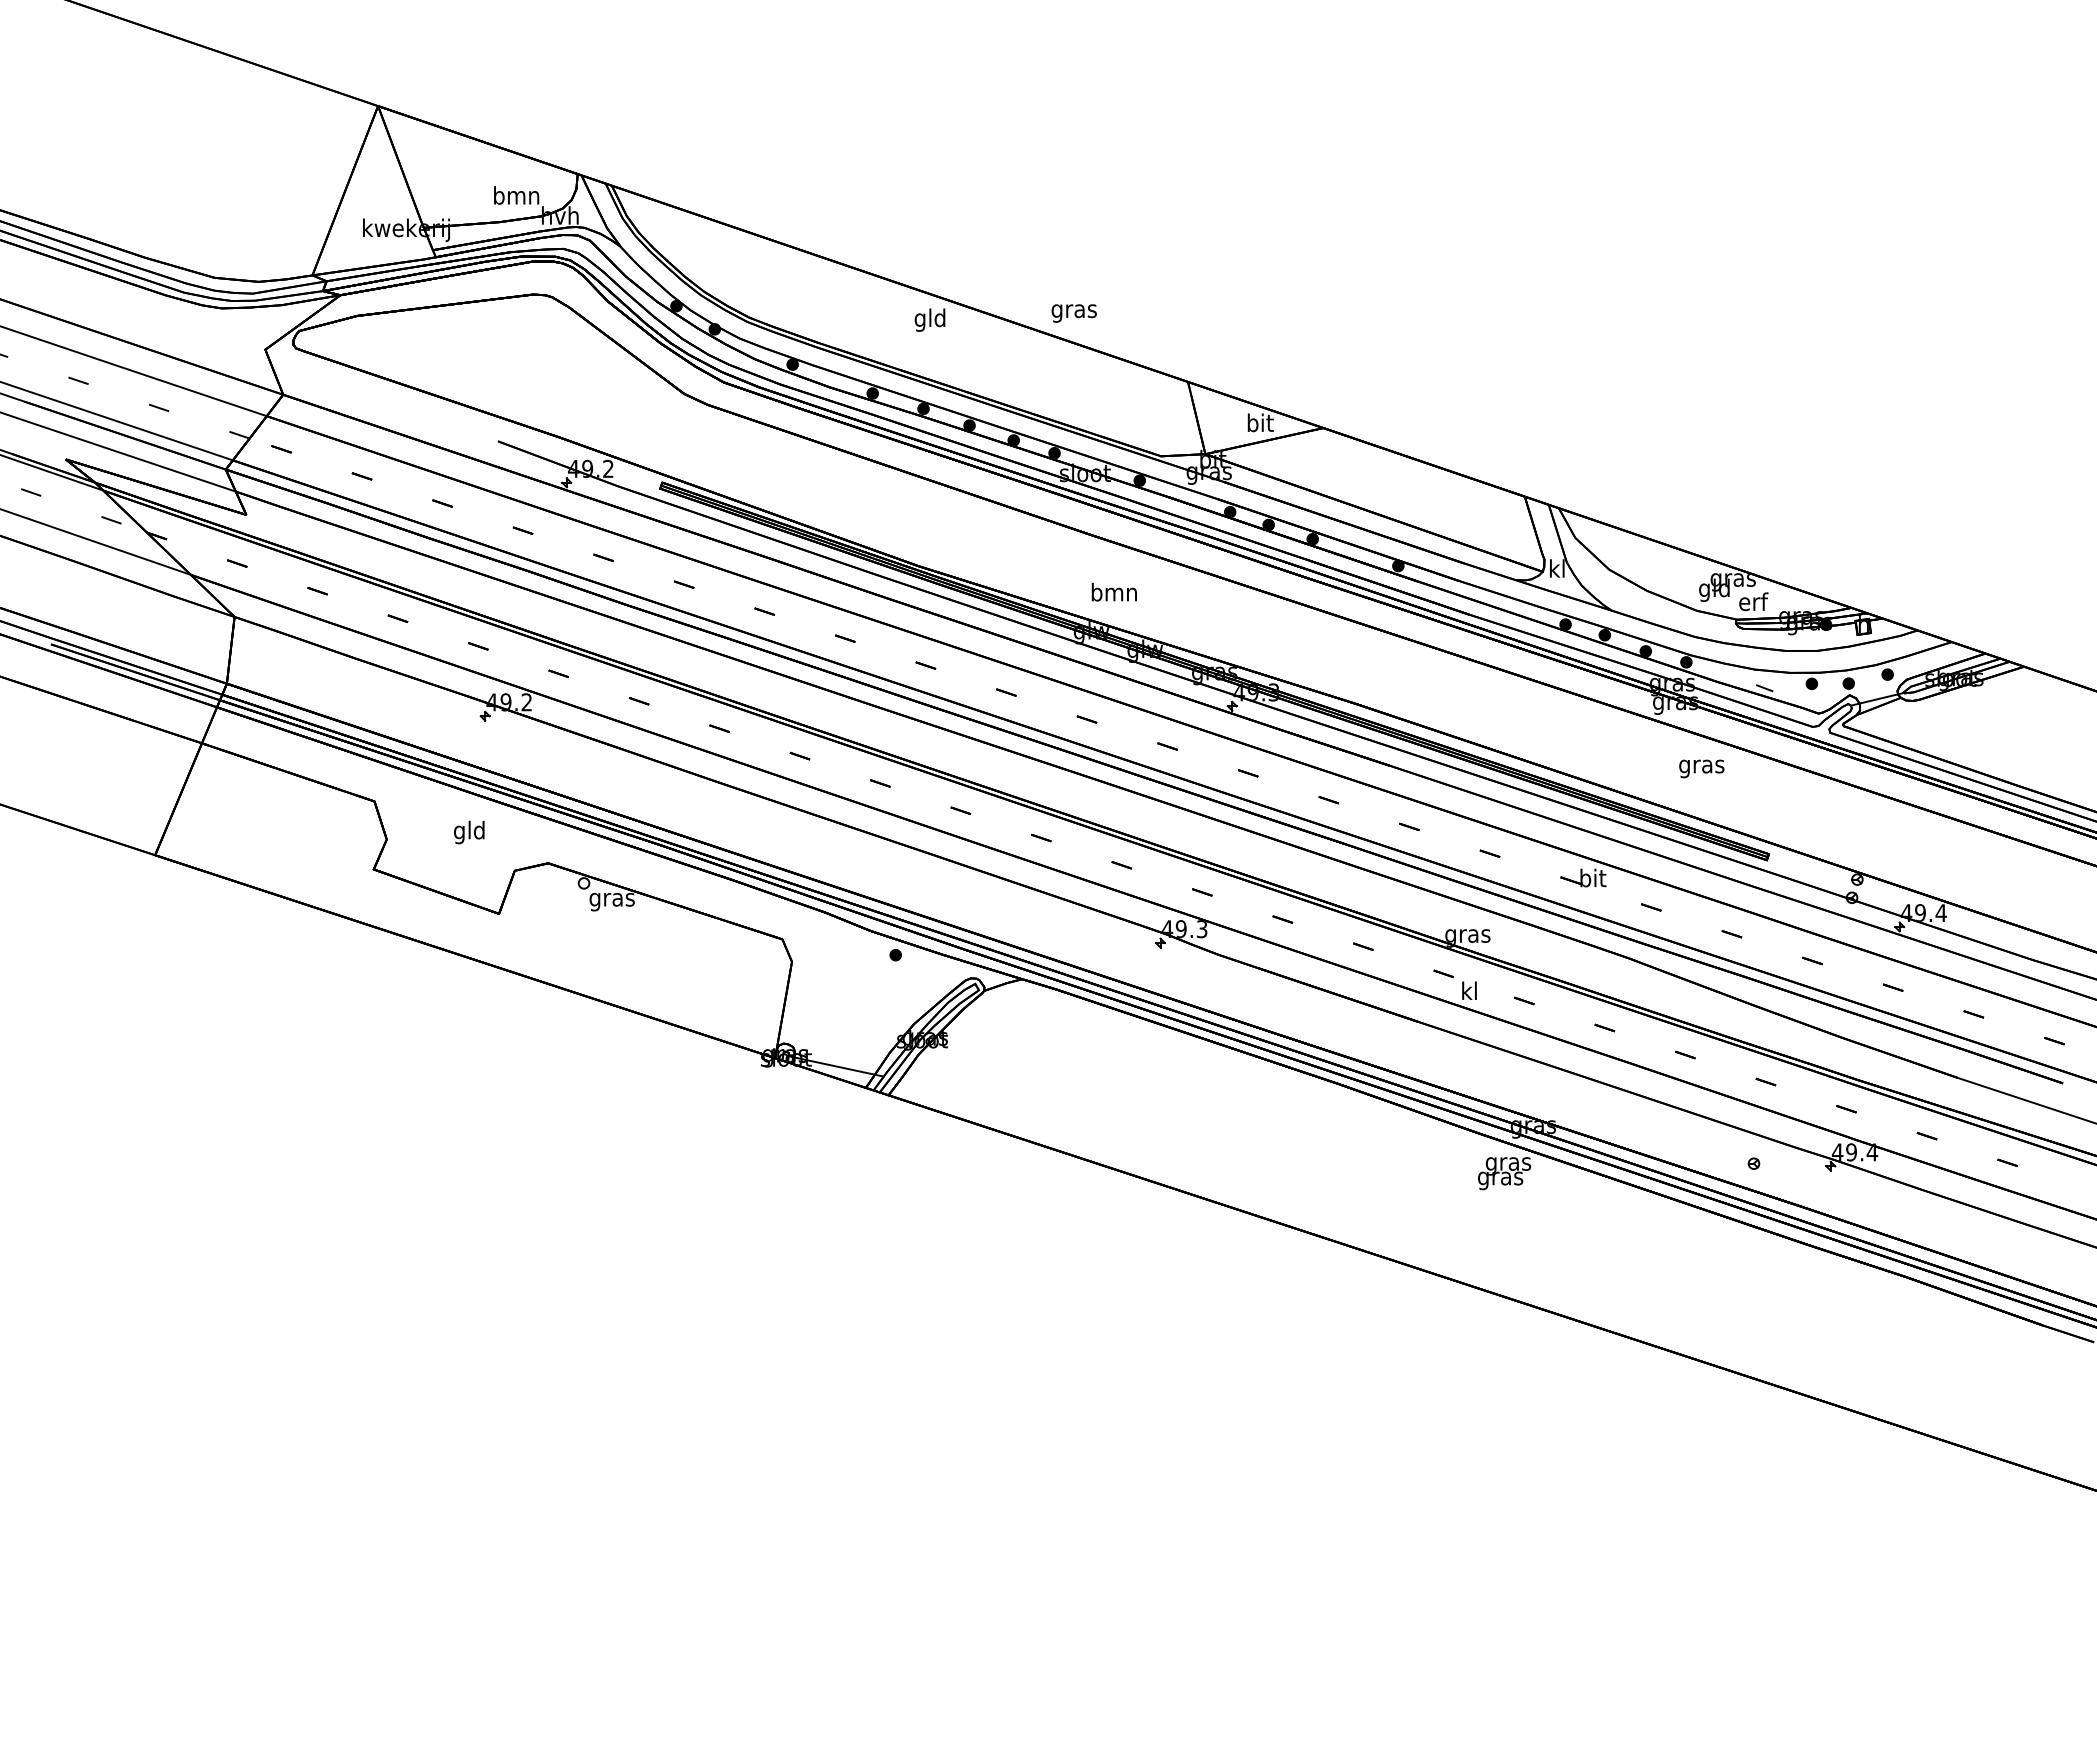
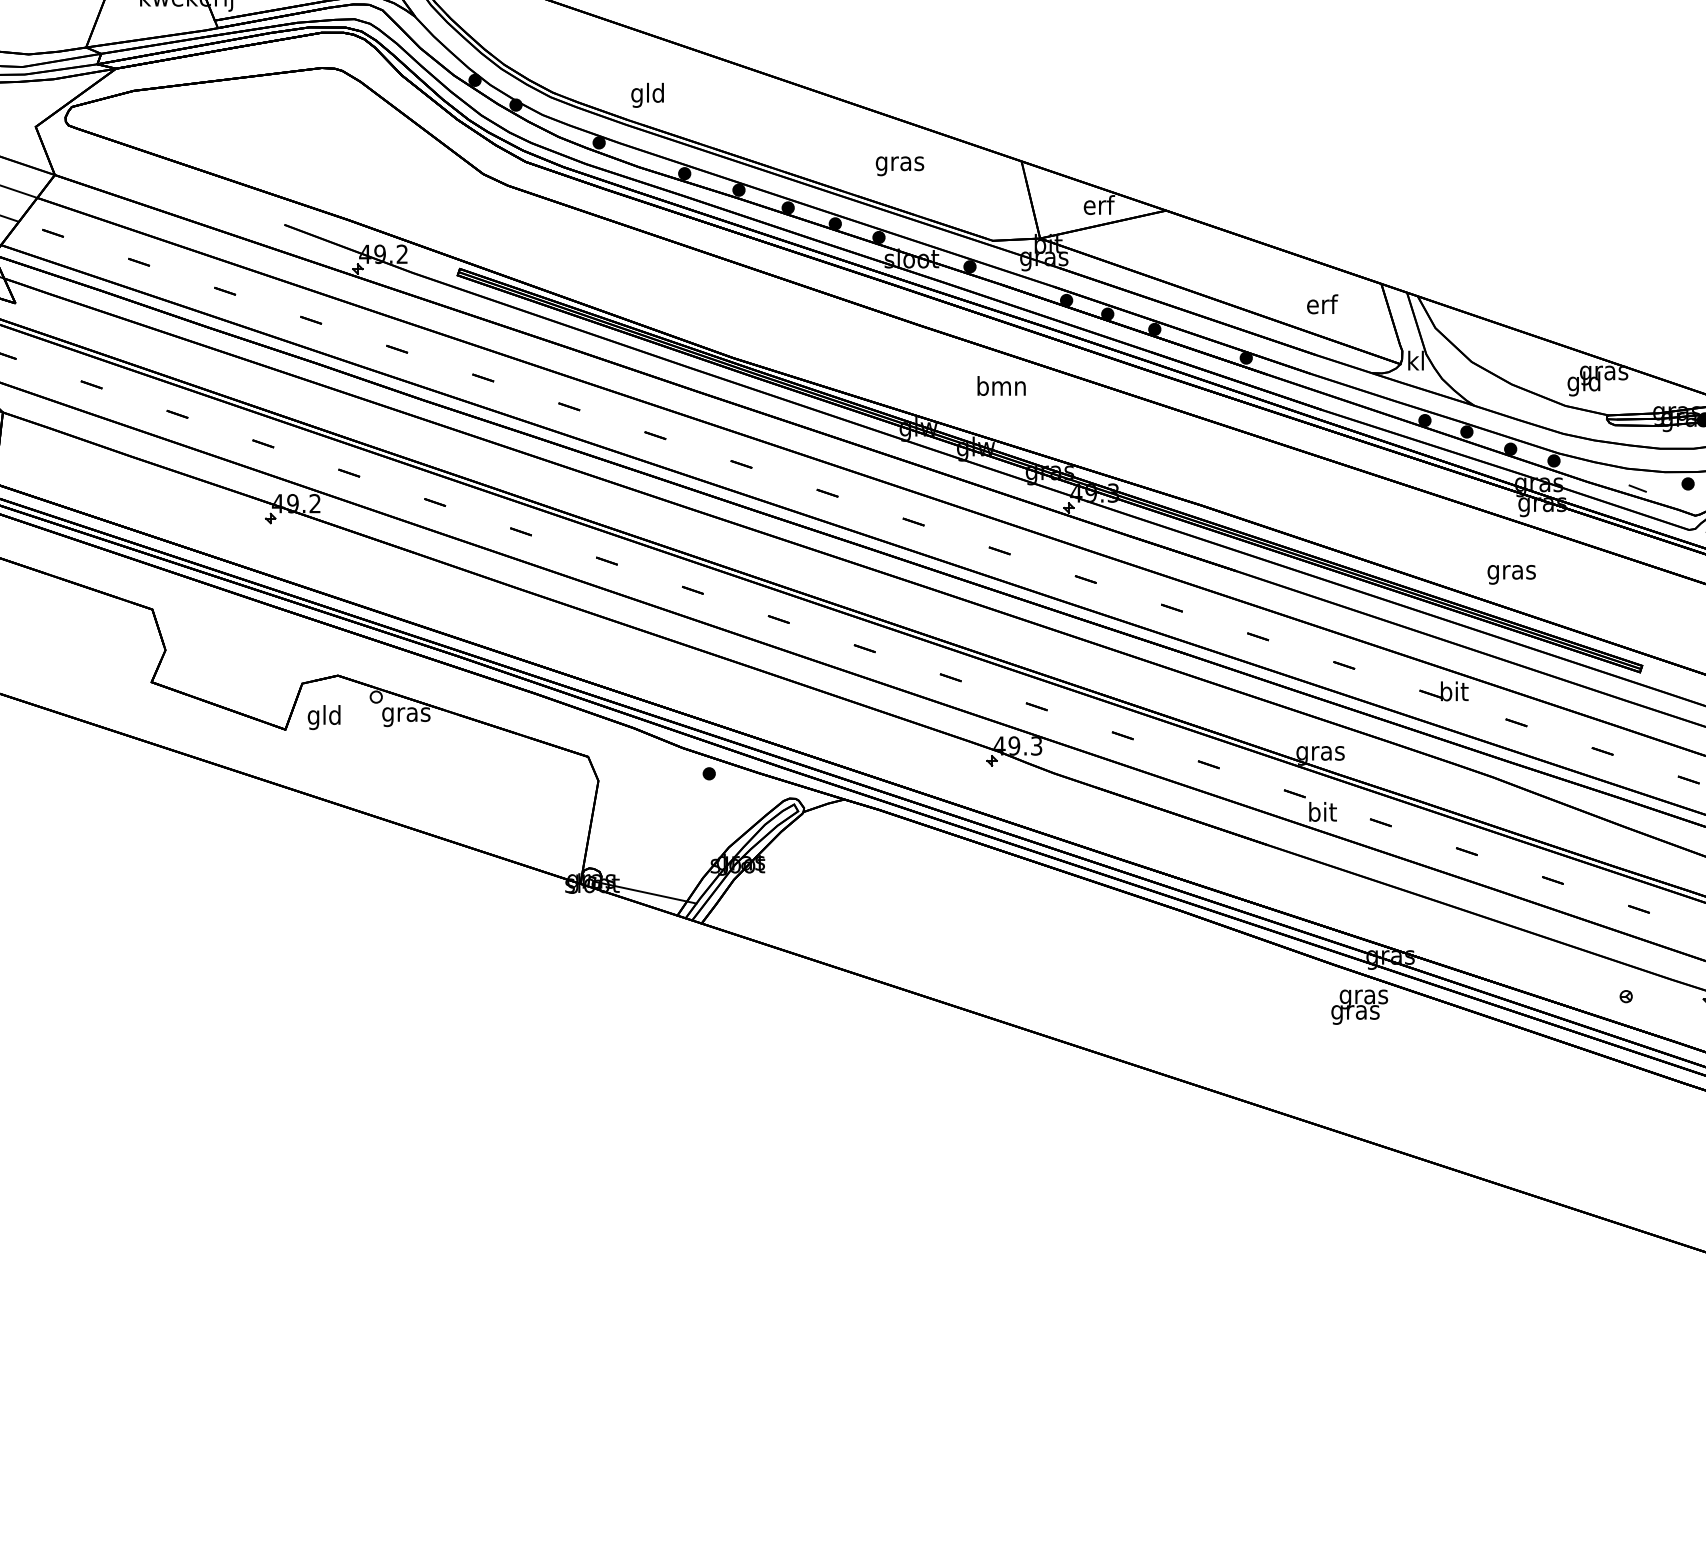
text: (1073, 313) -> (899, 166), moved
text: (929, 319) -> (647, 94), moved
text: (1260, 422) -> (1098, 204), bit -> erf
text: (1113, 591) -> (1000, 385), moved
text: (1753, 601) -> (1322, 304), moved
text: (1701, 768) -> (1511, 574), moved
text: (469, 832) -> (324, 717), moved
text: (1470, 990) -> (1323, 811), kl -> bit

